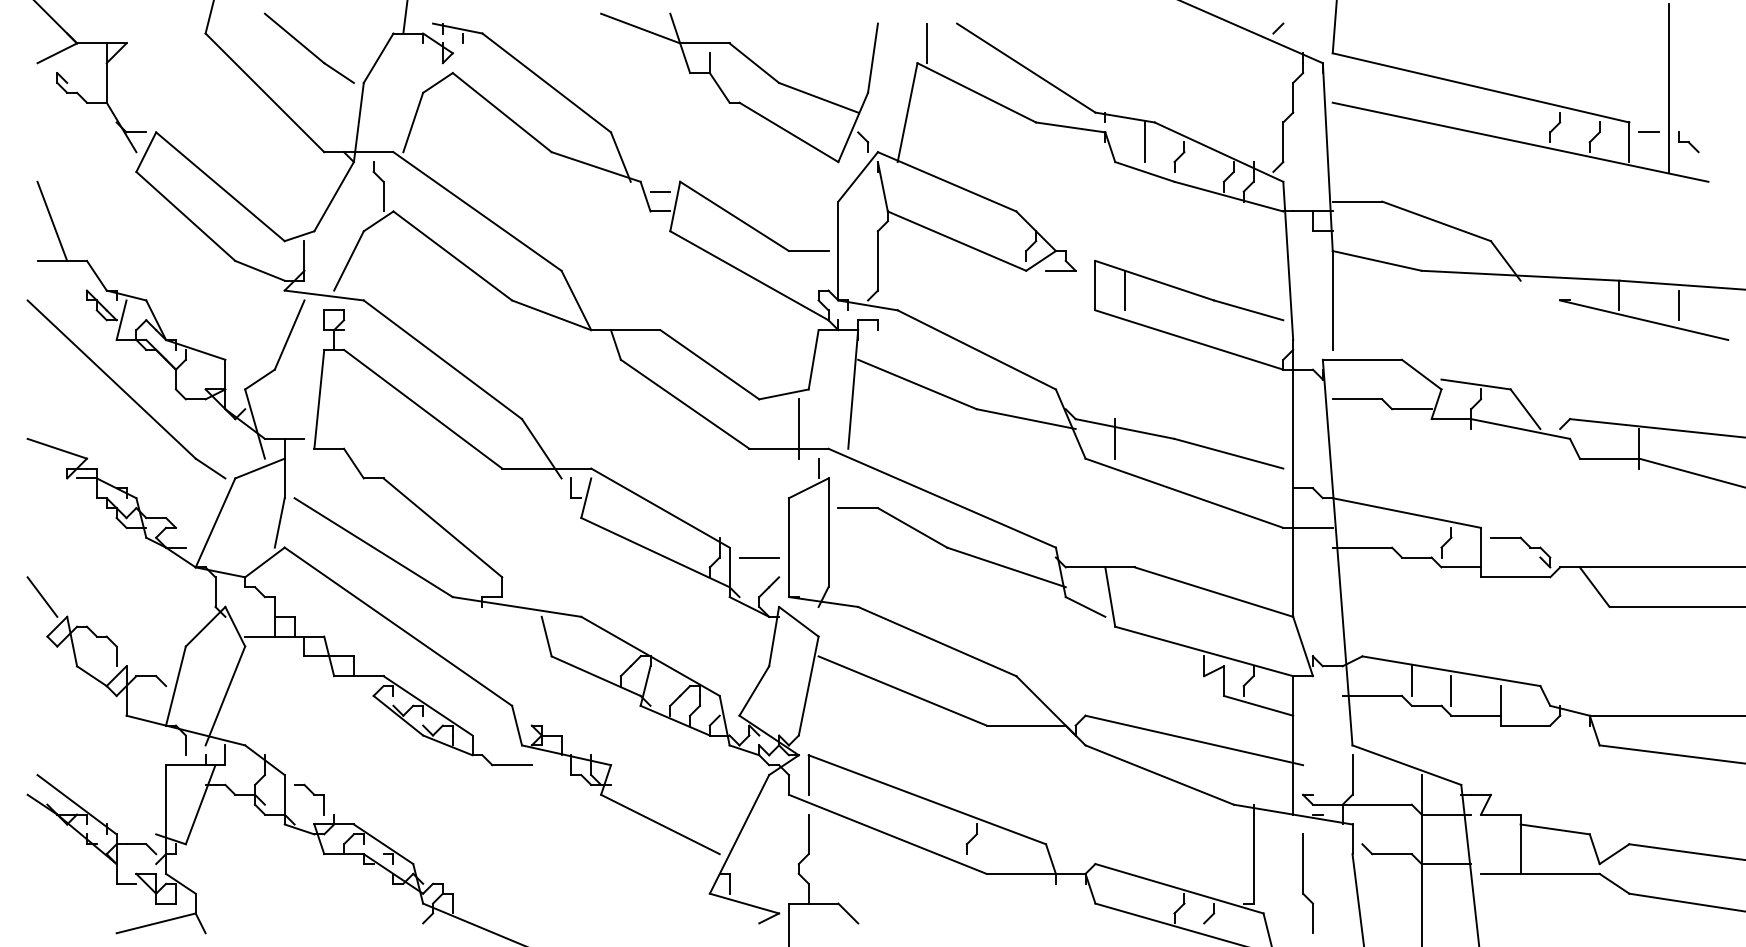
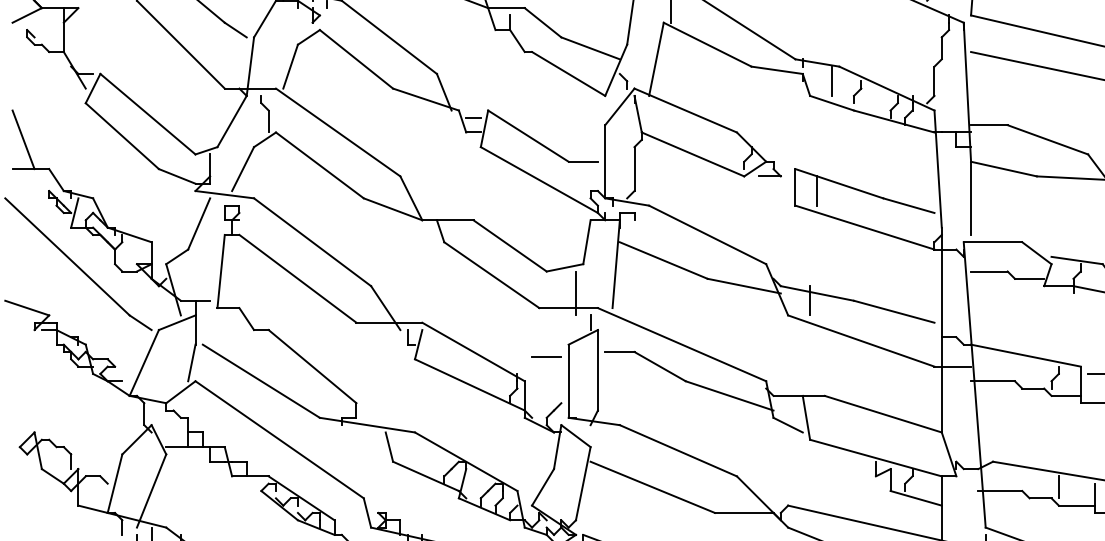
line: (759, 557) -> (546, 357), moved
line: (42, 596) -> (16, 417), removed
line: (1411, 680) -> (1029, 479), removed

